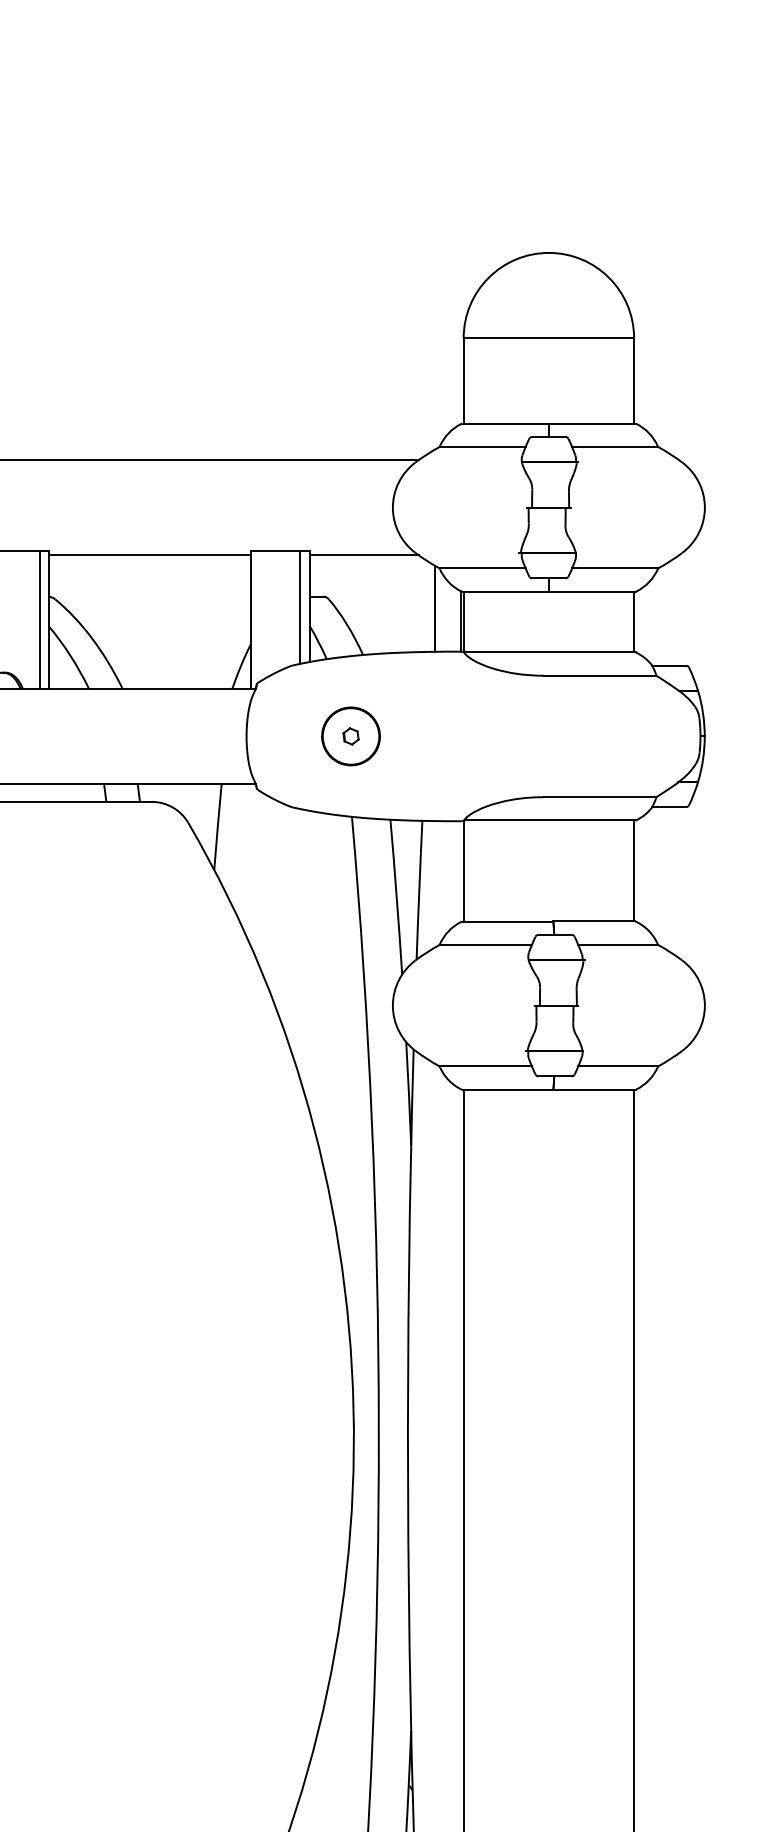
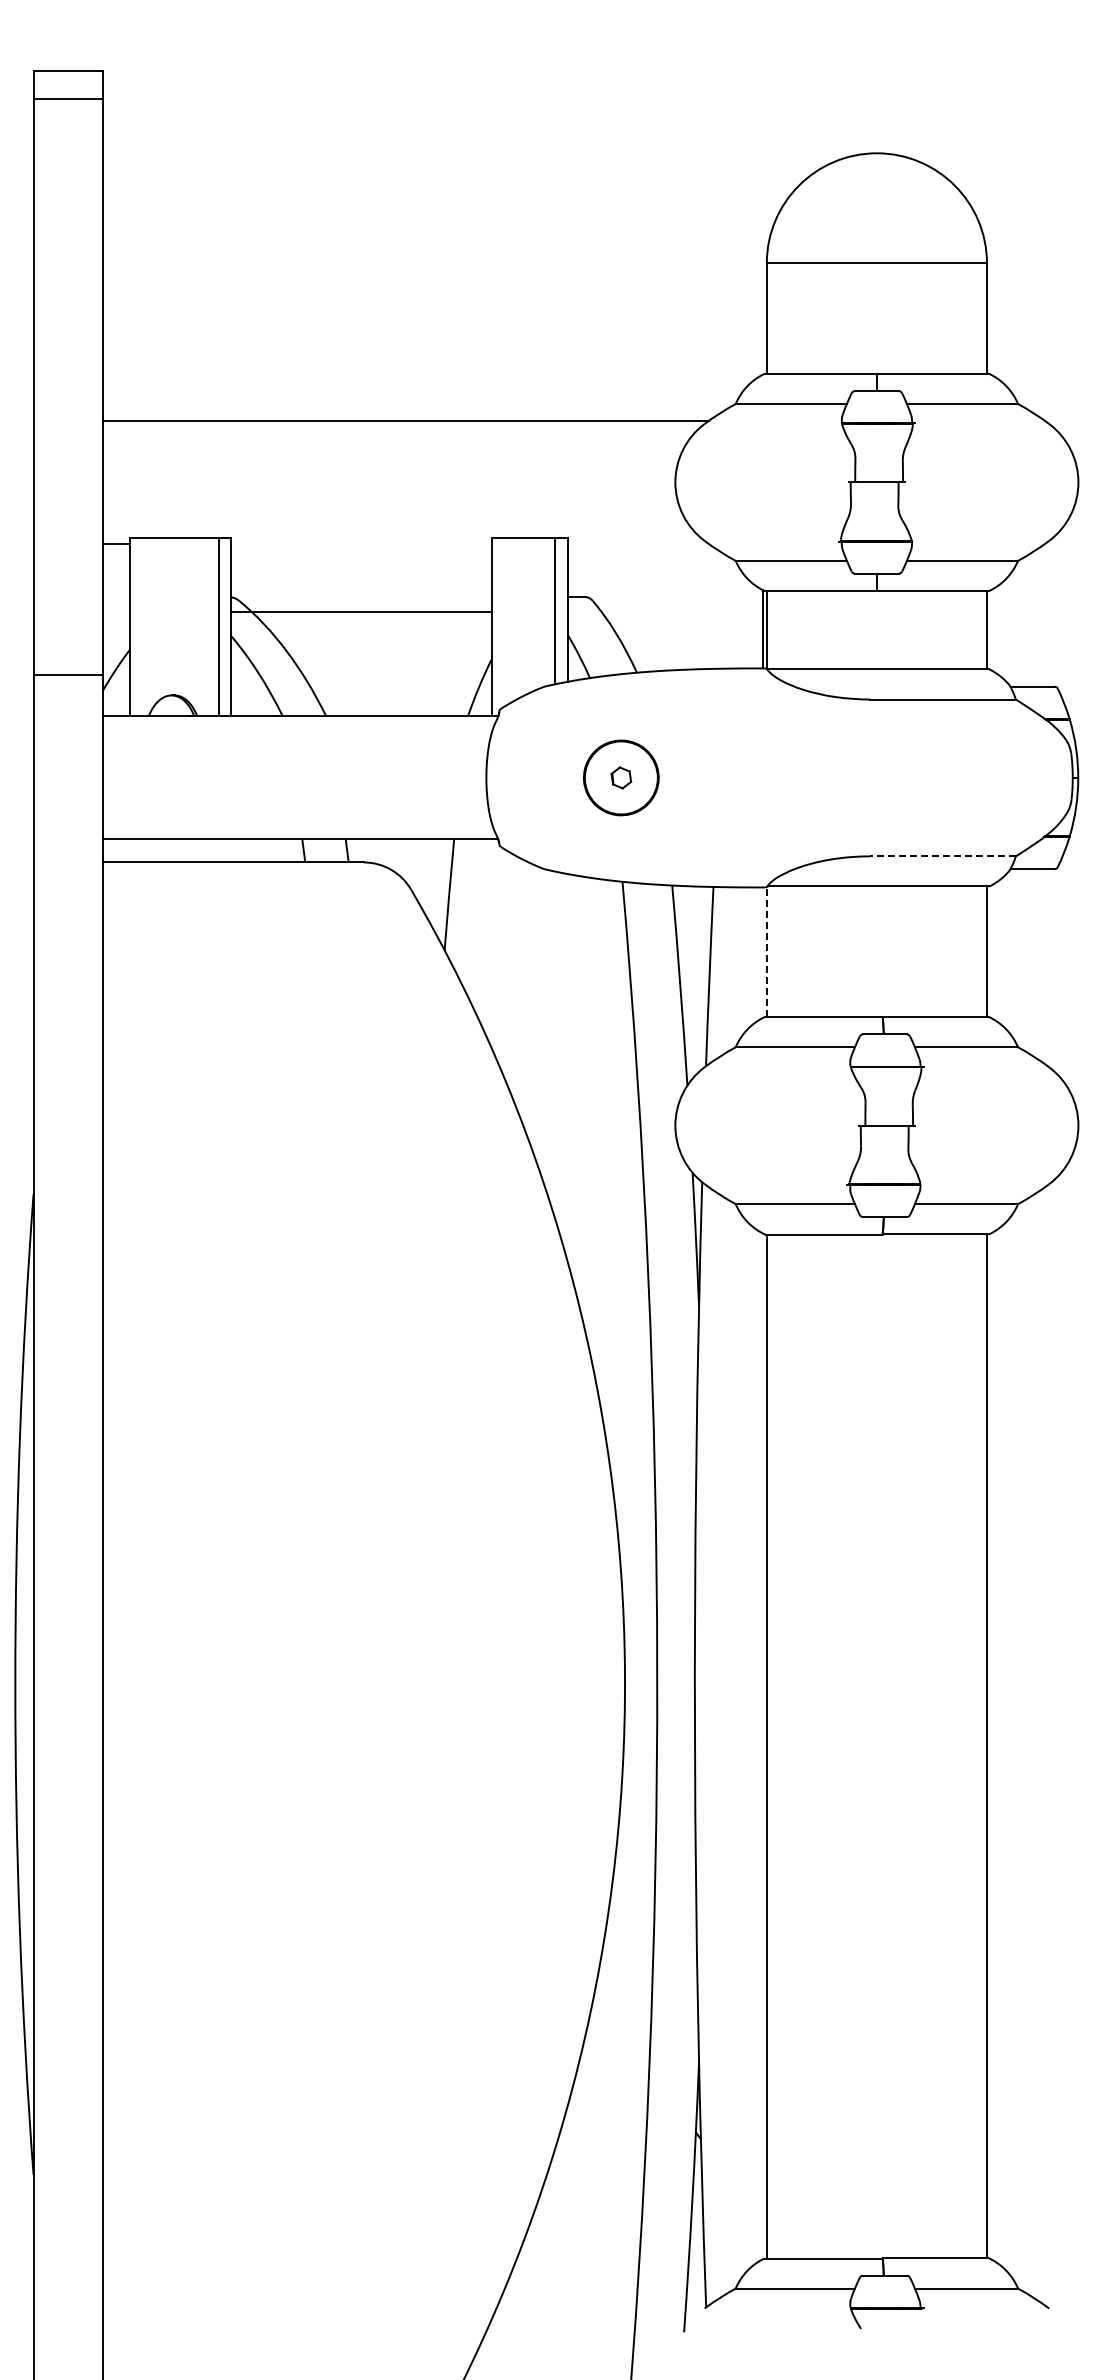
line: (149, 554) -> (360, 611), moved
line: (363, 554) -> (637, 543), removed
line: (434, 608) -> (729, 612), removed
line: (600, 797) -> (943, 856), solid -> dashed
line: (463, 870) -> (766, 951), solid -> dashed

